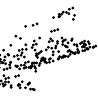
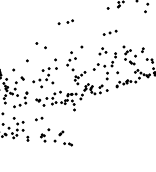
part: (30, 24) -> (64, 21), size x0.62

